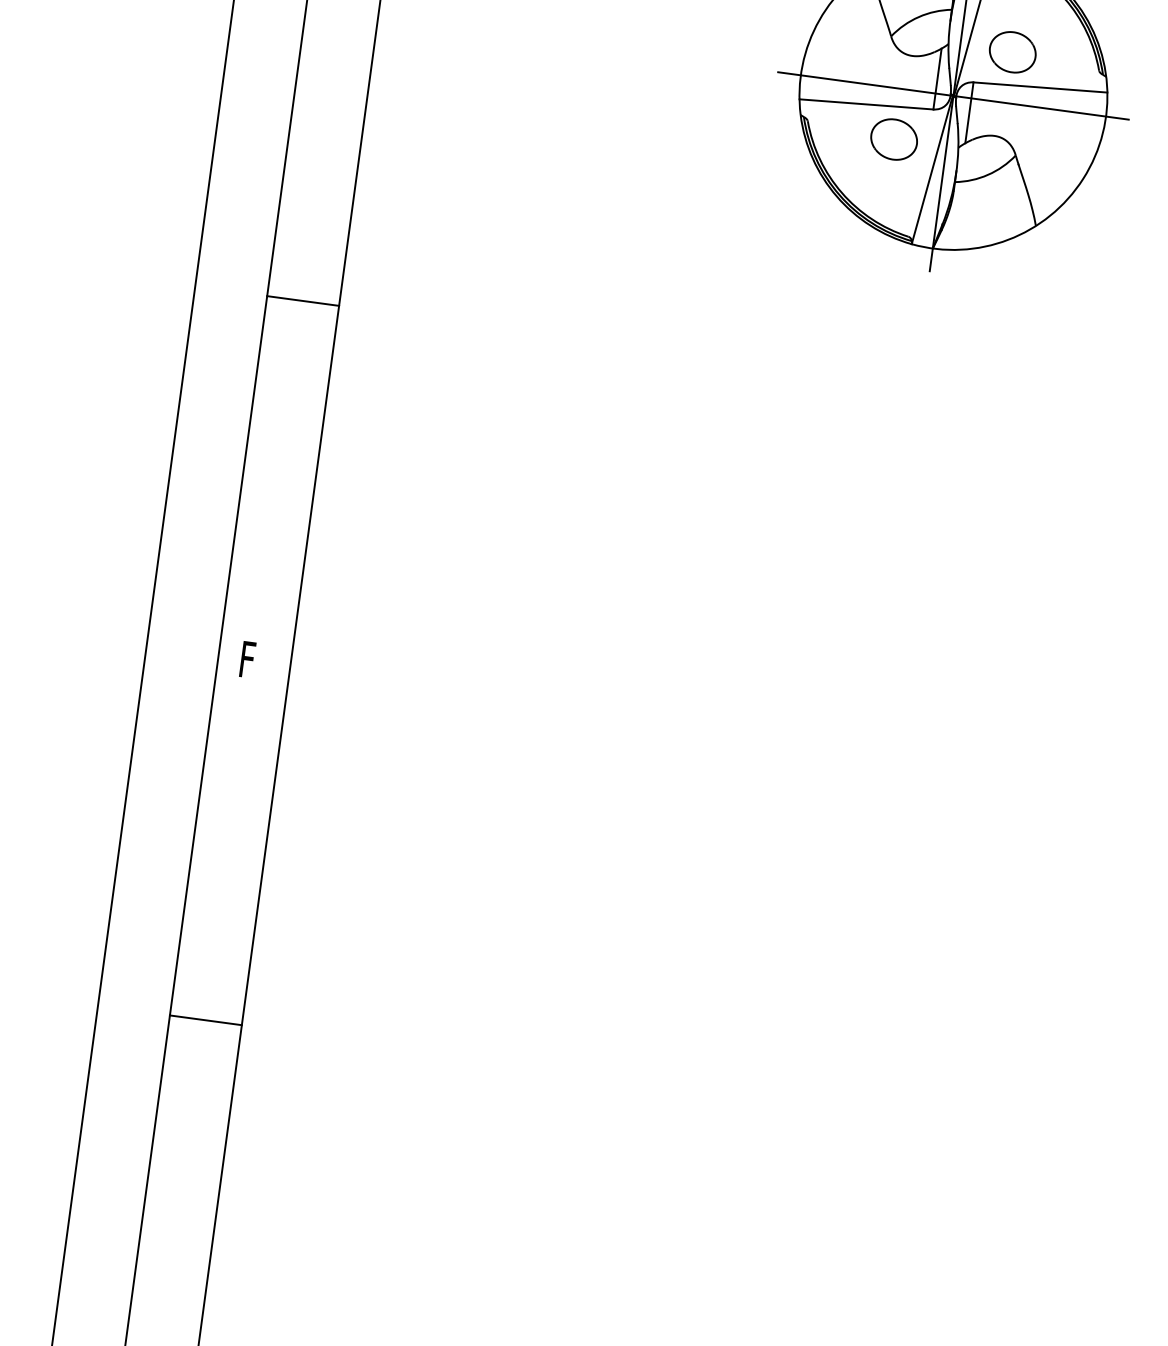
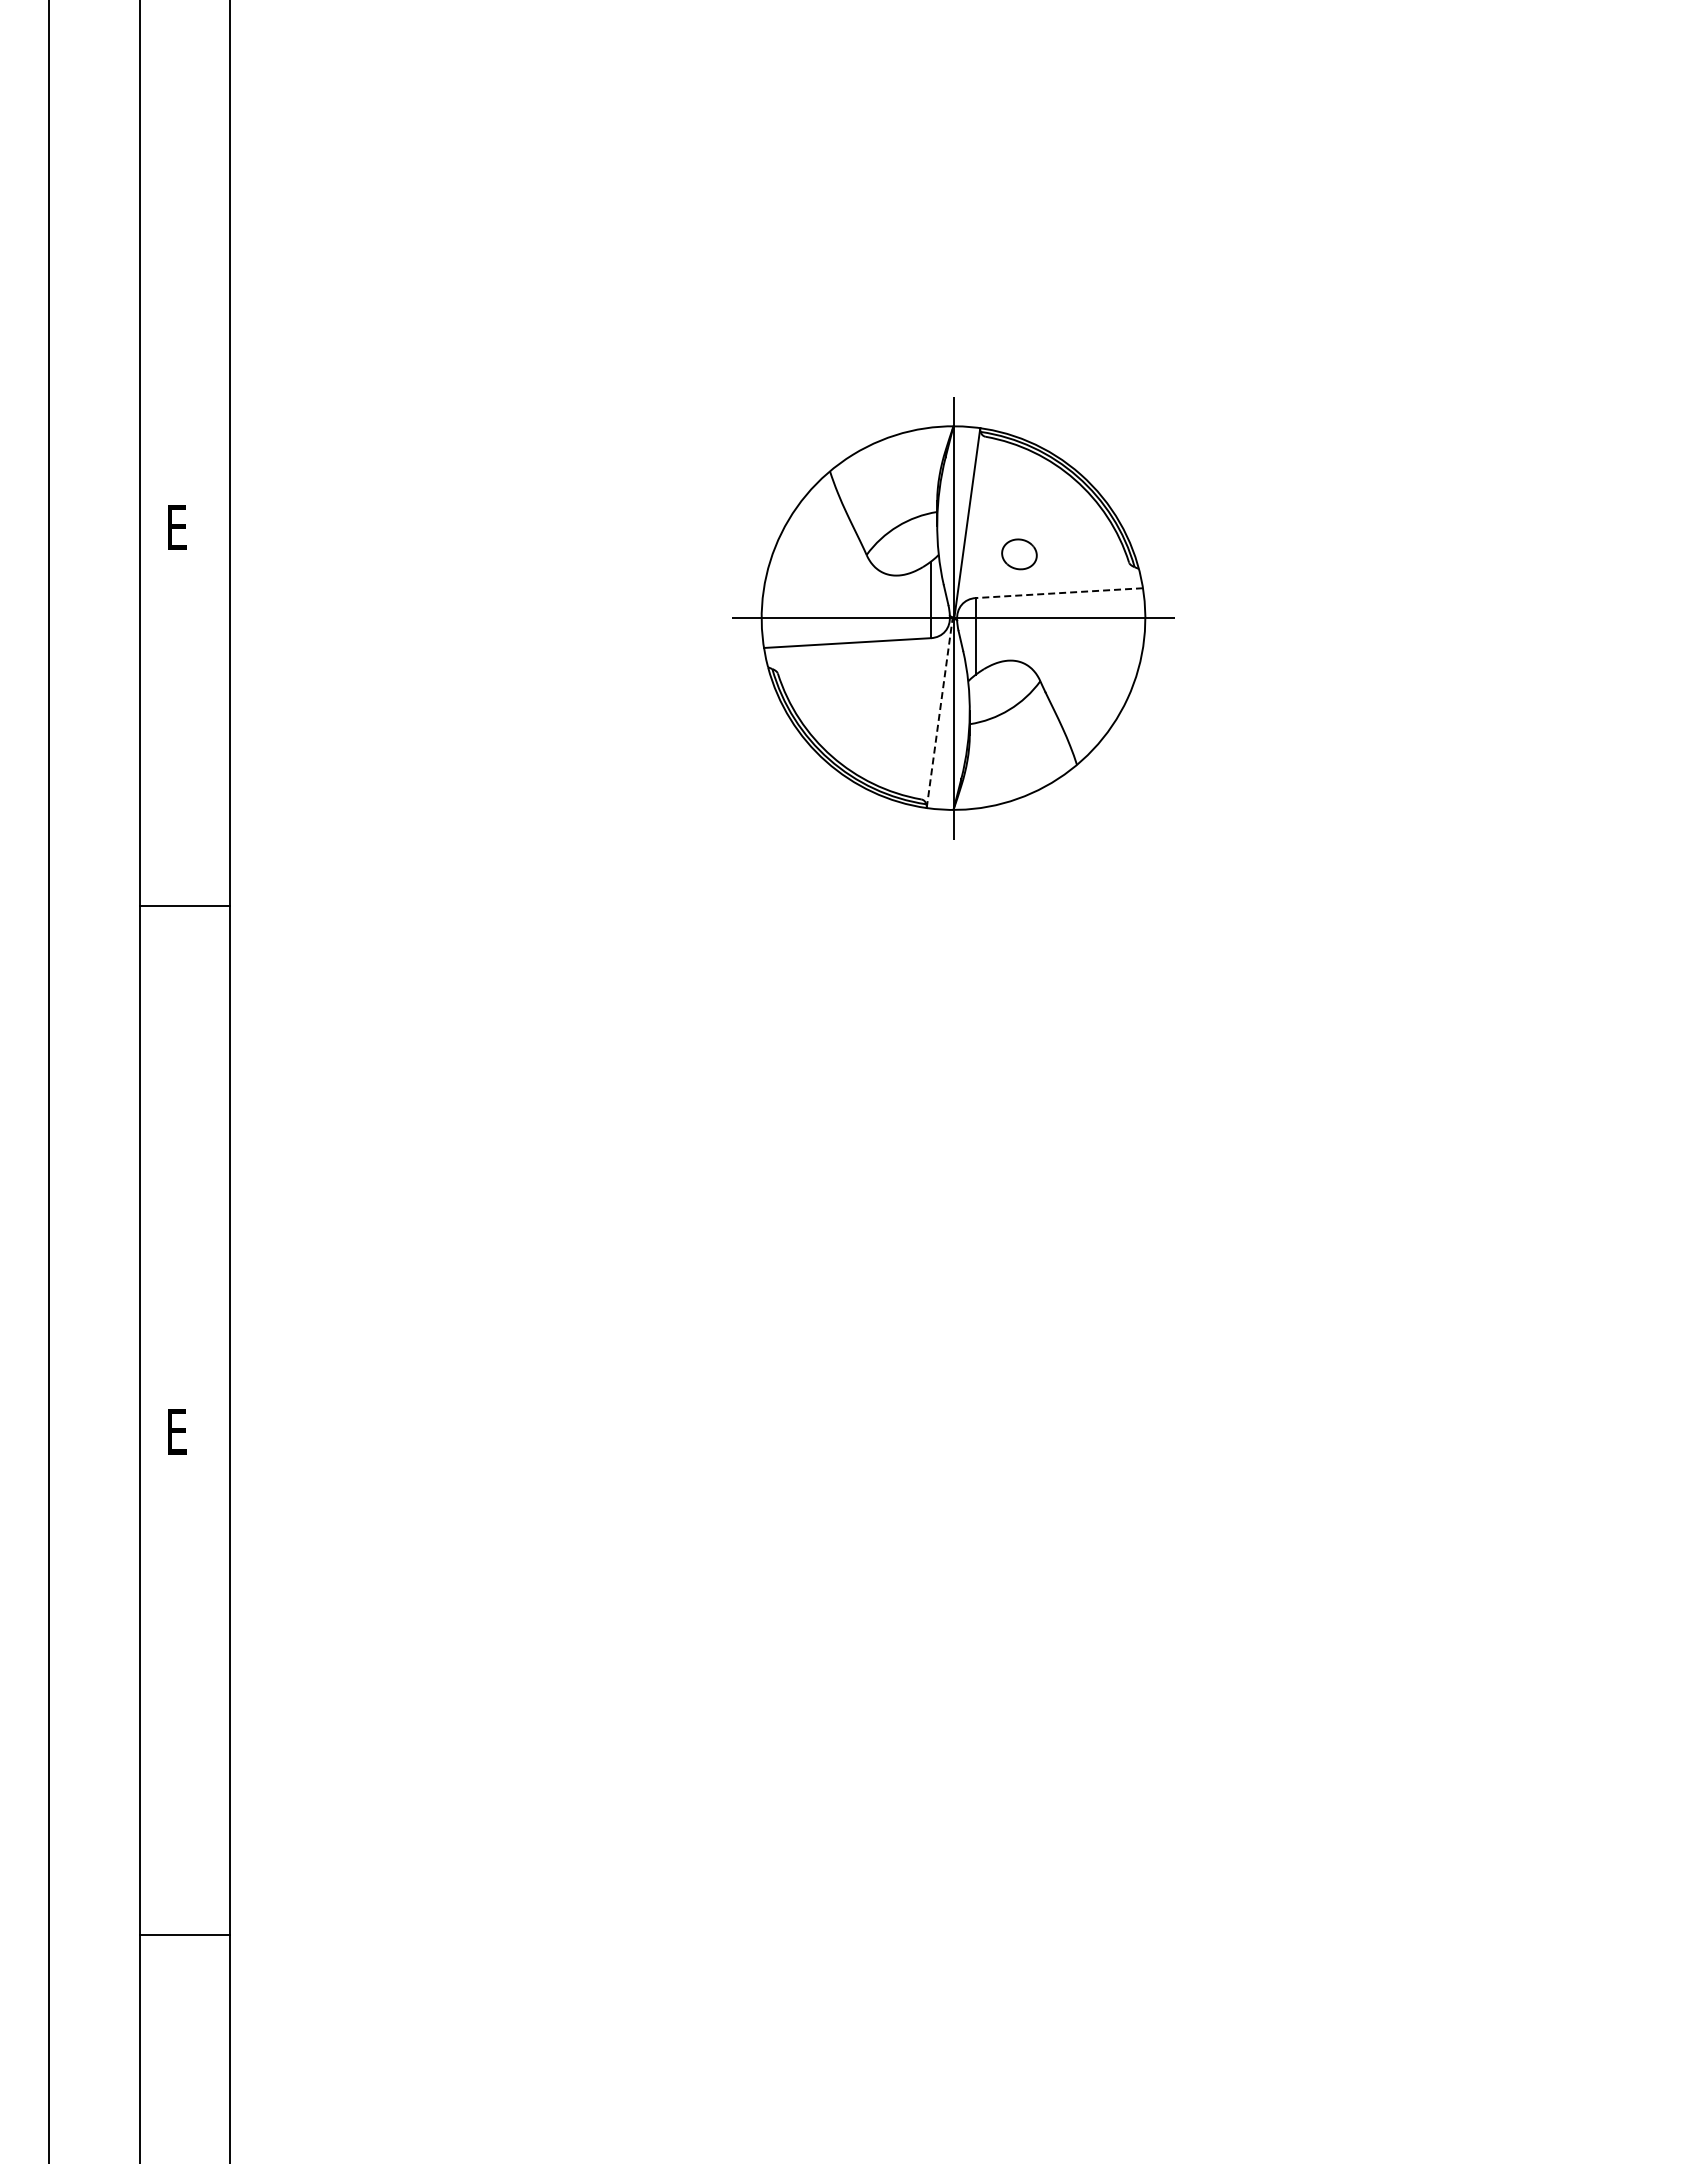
part: (1012, 52) -> (1019, 554), size x0.6
line: (1040, 87) -> (1059, 593), solid -> dashed
part: (894, 139) -> (887, 681), removed
line: (932, 170) -> (939, 713), solid -> dashed
line: (302, 300) -> (184, 905), moved
text: (250, 659) -> (179, 1431), F -> E
line: (205, 1020) -> (184, 1935), moved

